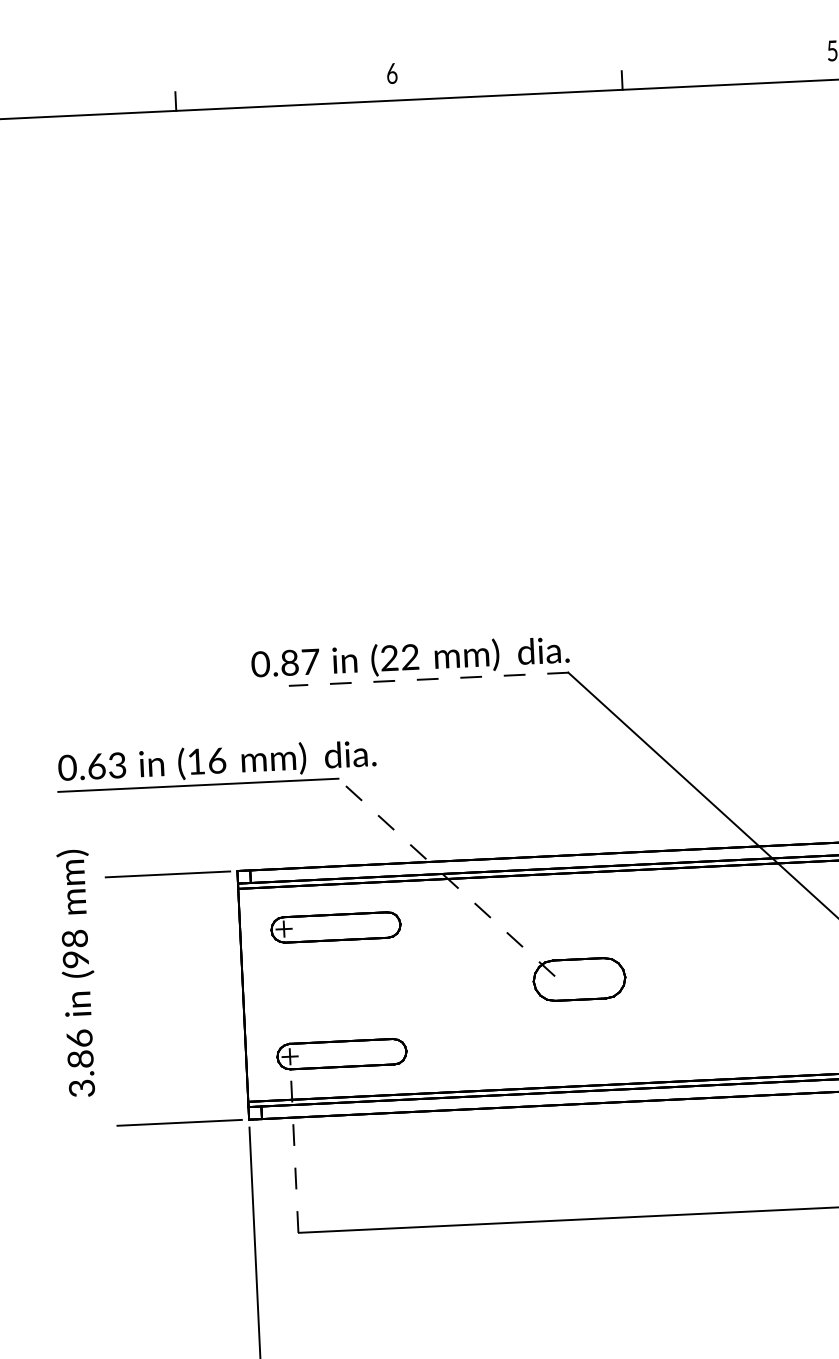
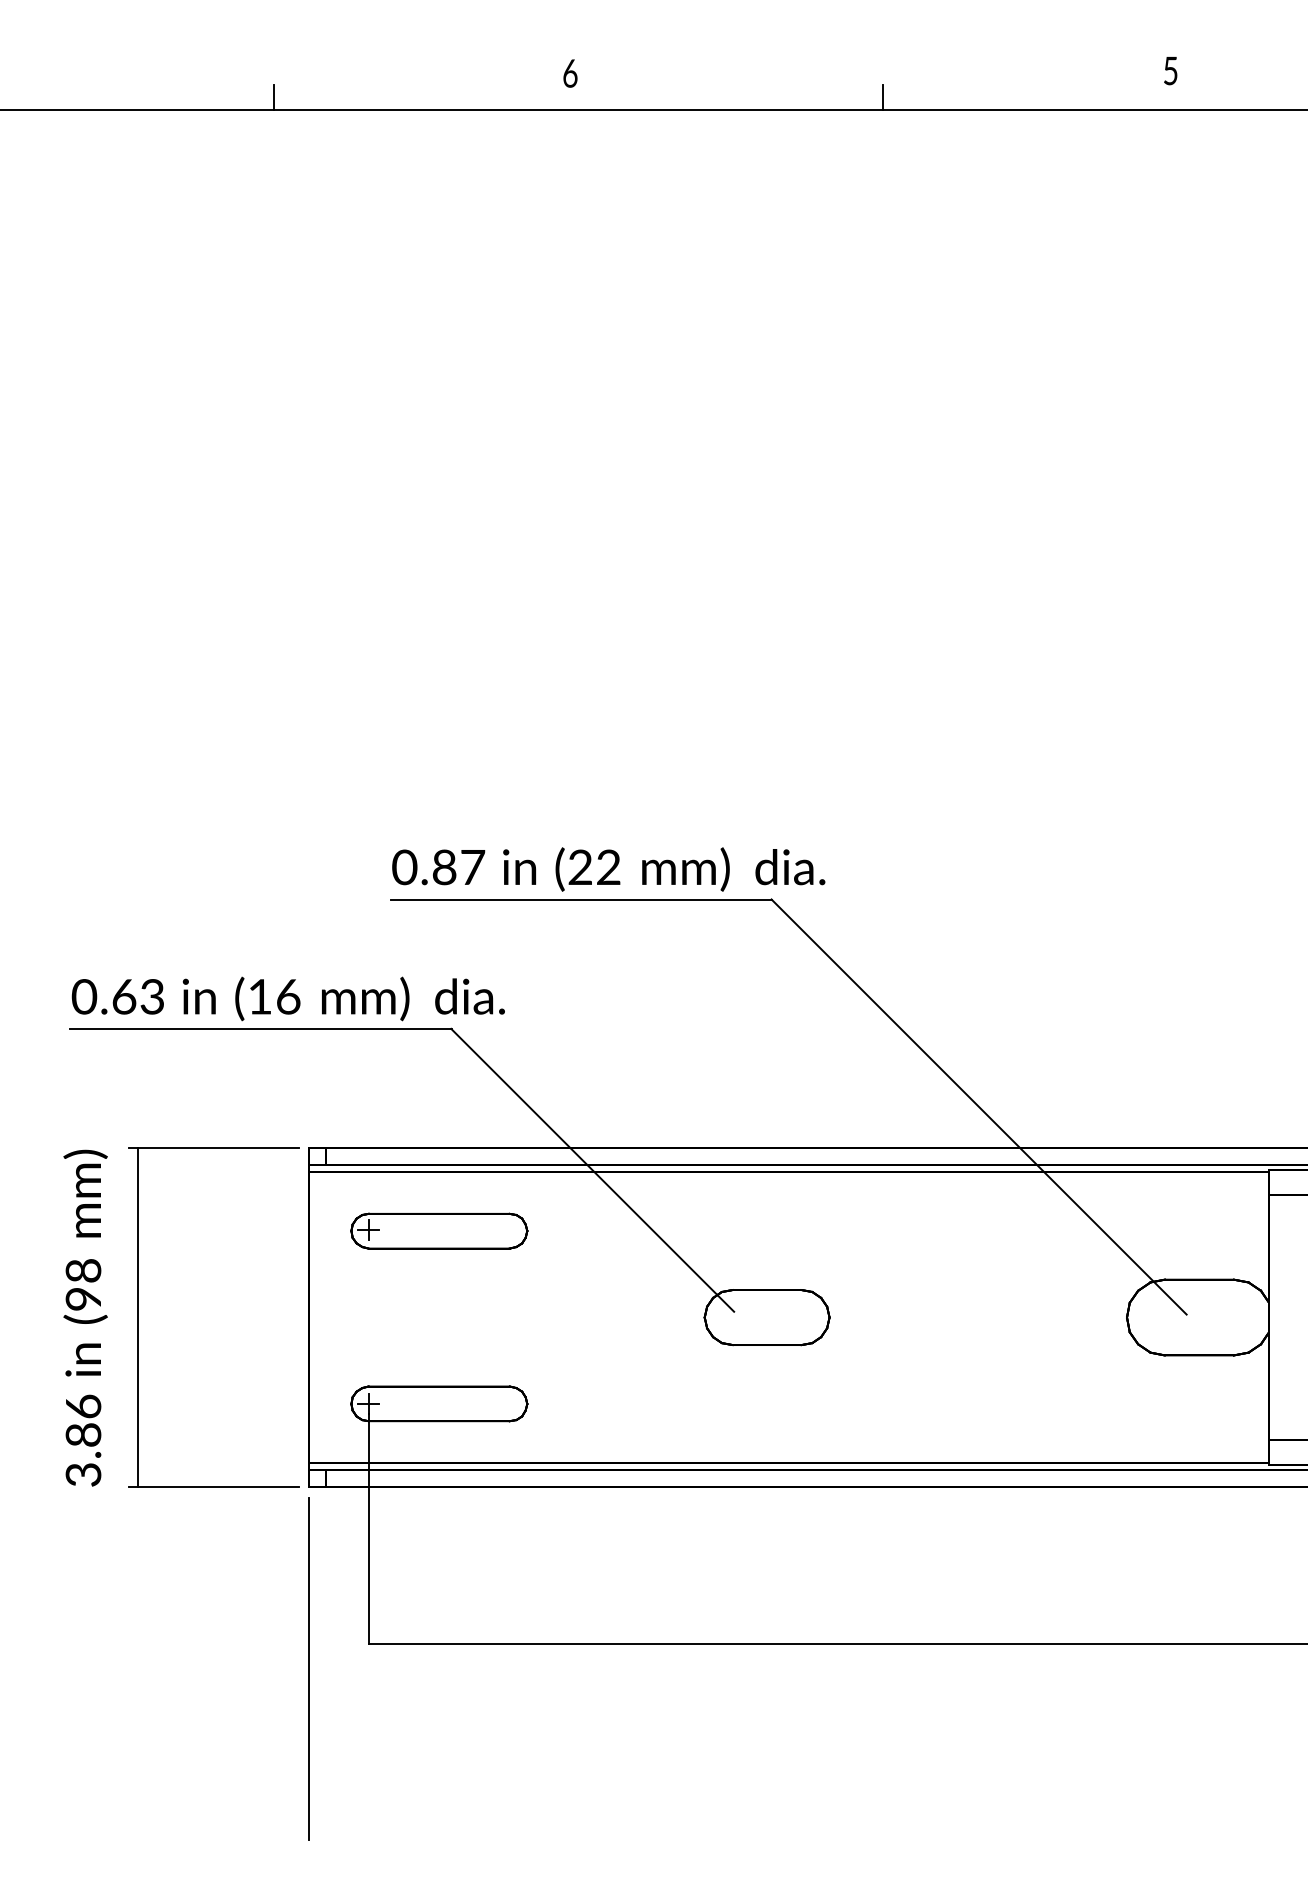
text: (410, 658) -> (608, 869), moved
line: (428, 679) -> (581, 899), dashed -> solid
line: (446, 876) -> (592, 1169), dashed -> solid
text: (78, 972) -> (85, 1317), moved
line: (118, 1001) -> (138, 1317), added
line: (294, 1148) -> (368, 1529), dashed -> solid

